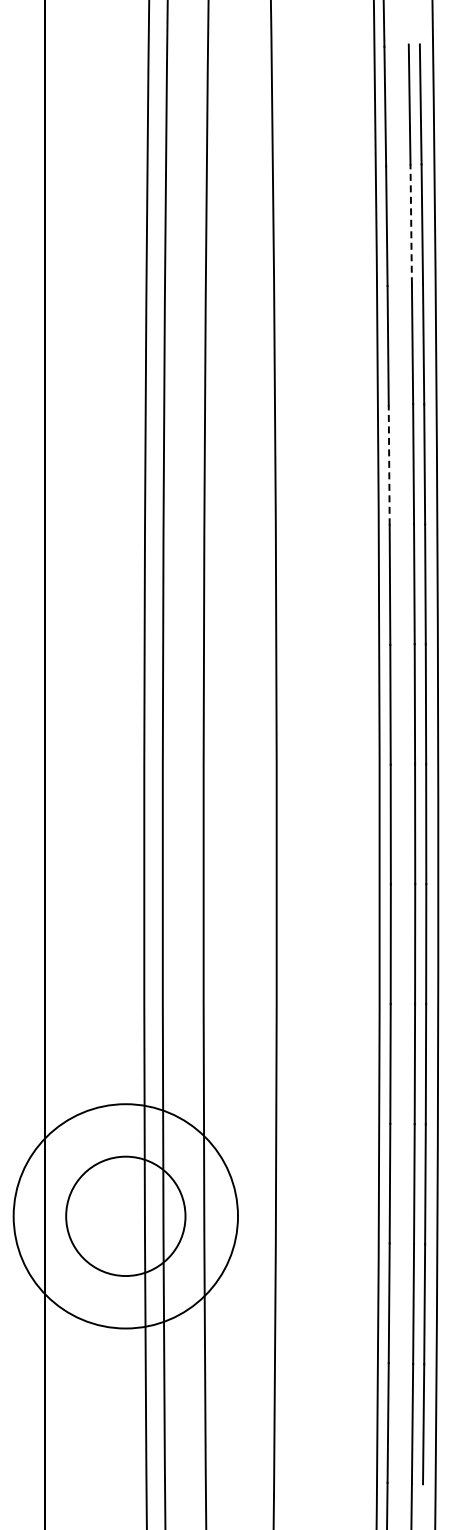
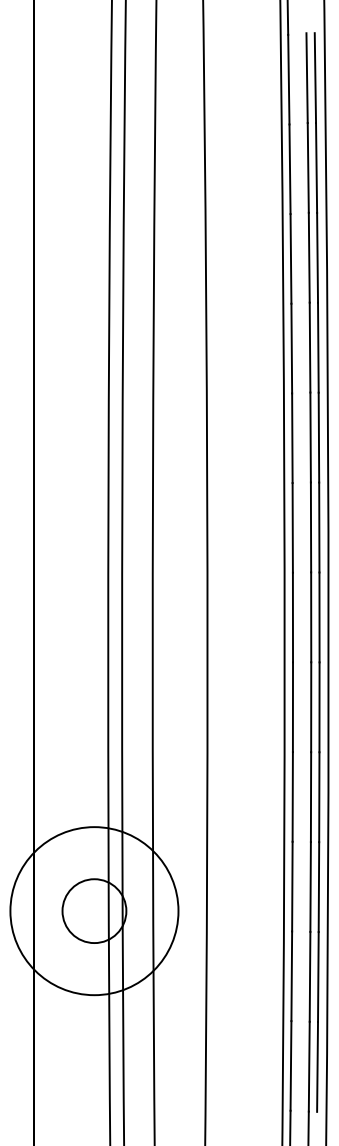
line: (411, 224) -> (308, 168), dashed -> solid
line: (389, 465) -> (291, 348), dashed -> solid
circle: (125, 1215) -> (94, 910), size x0.71

